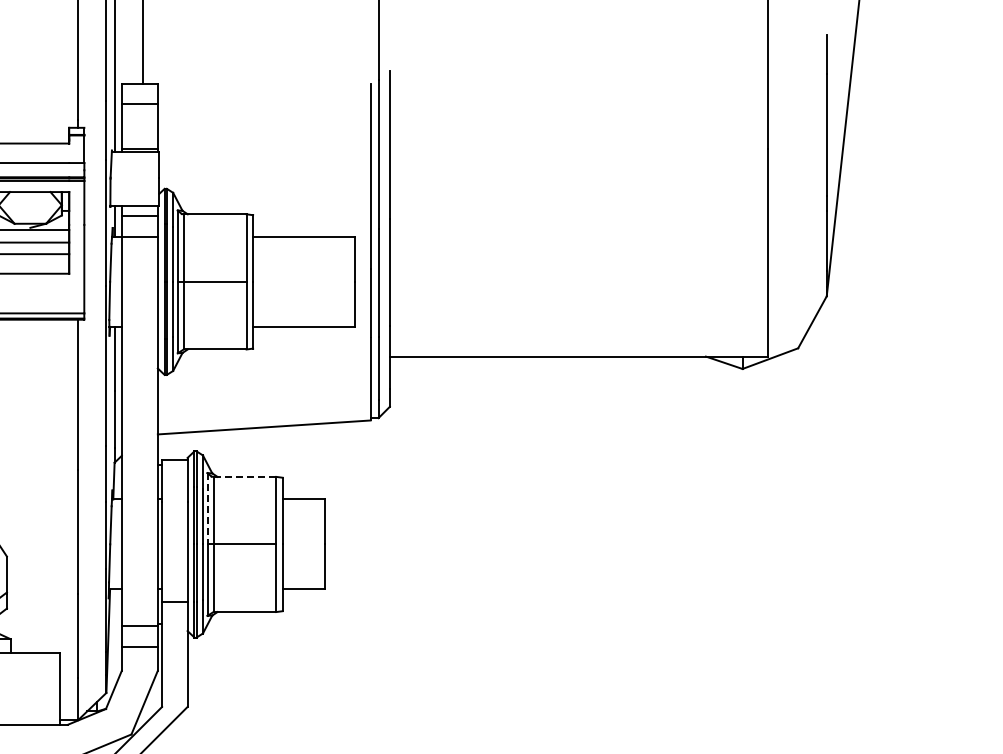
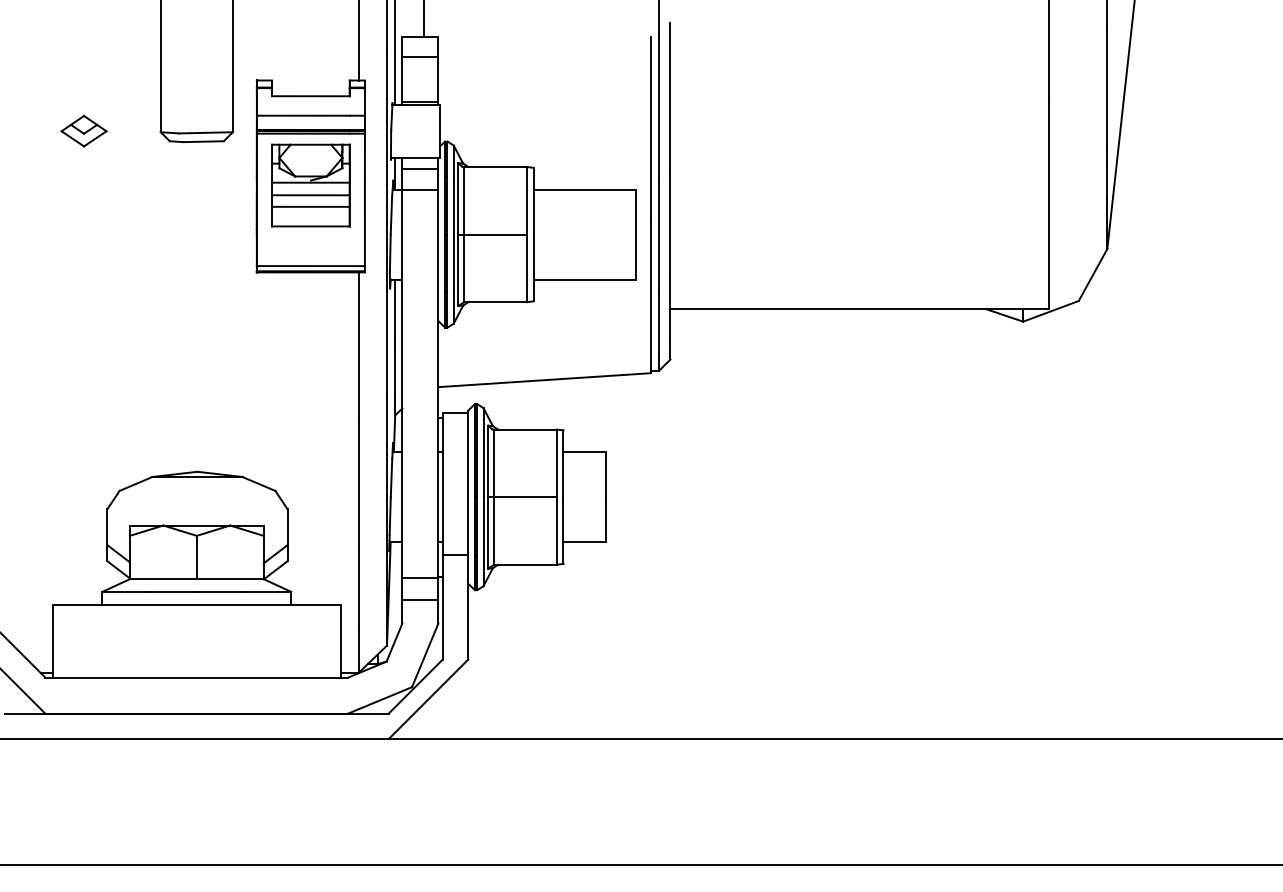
line: (244, 476) -> (525, 429), dashed -> solid
line: (207, 508) -> (488, 461), dashed -> solid

